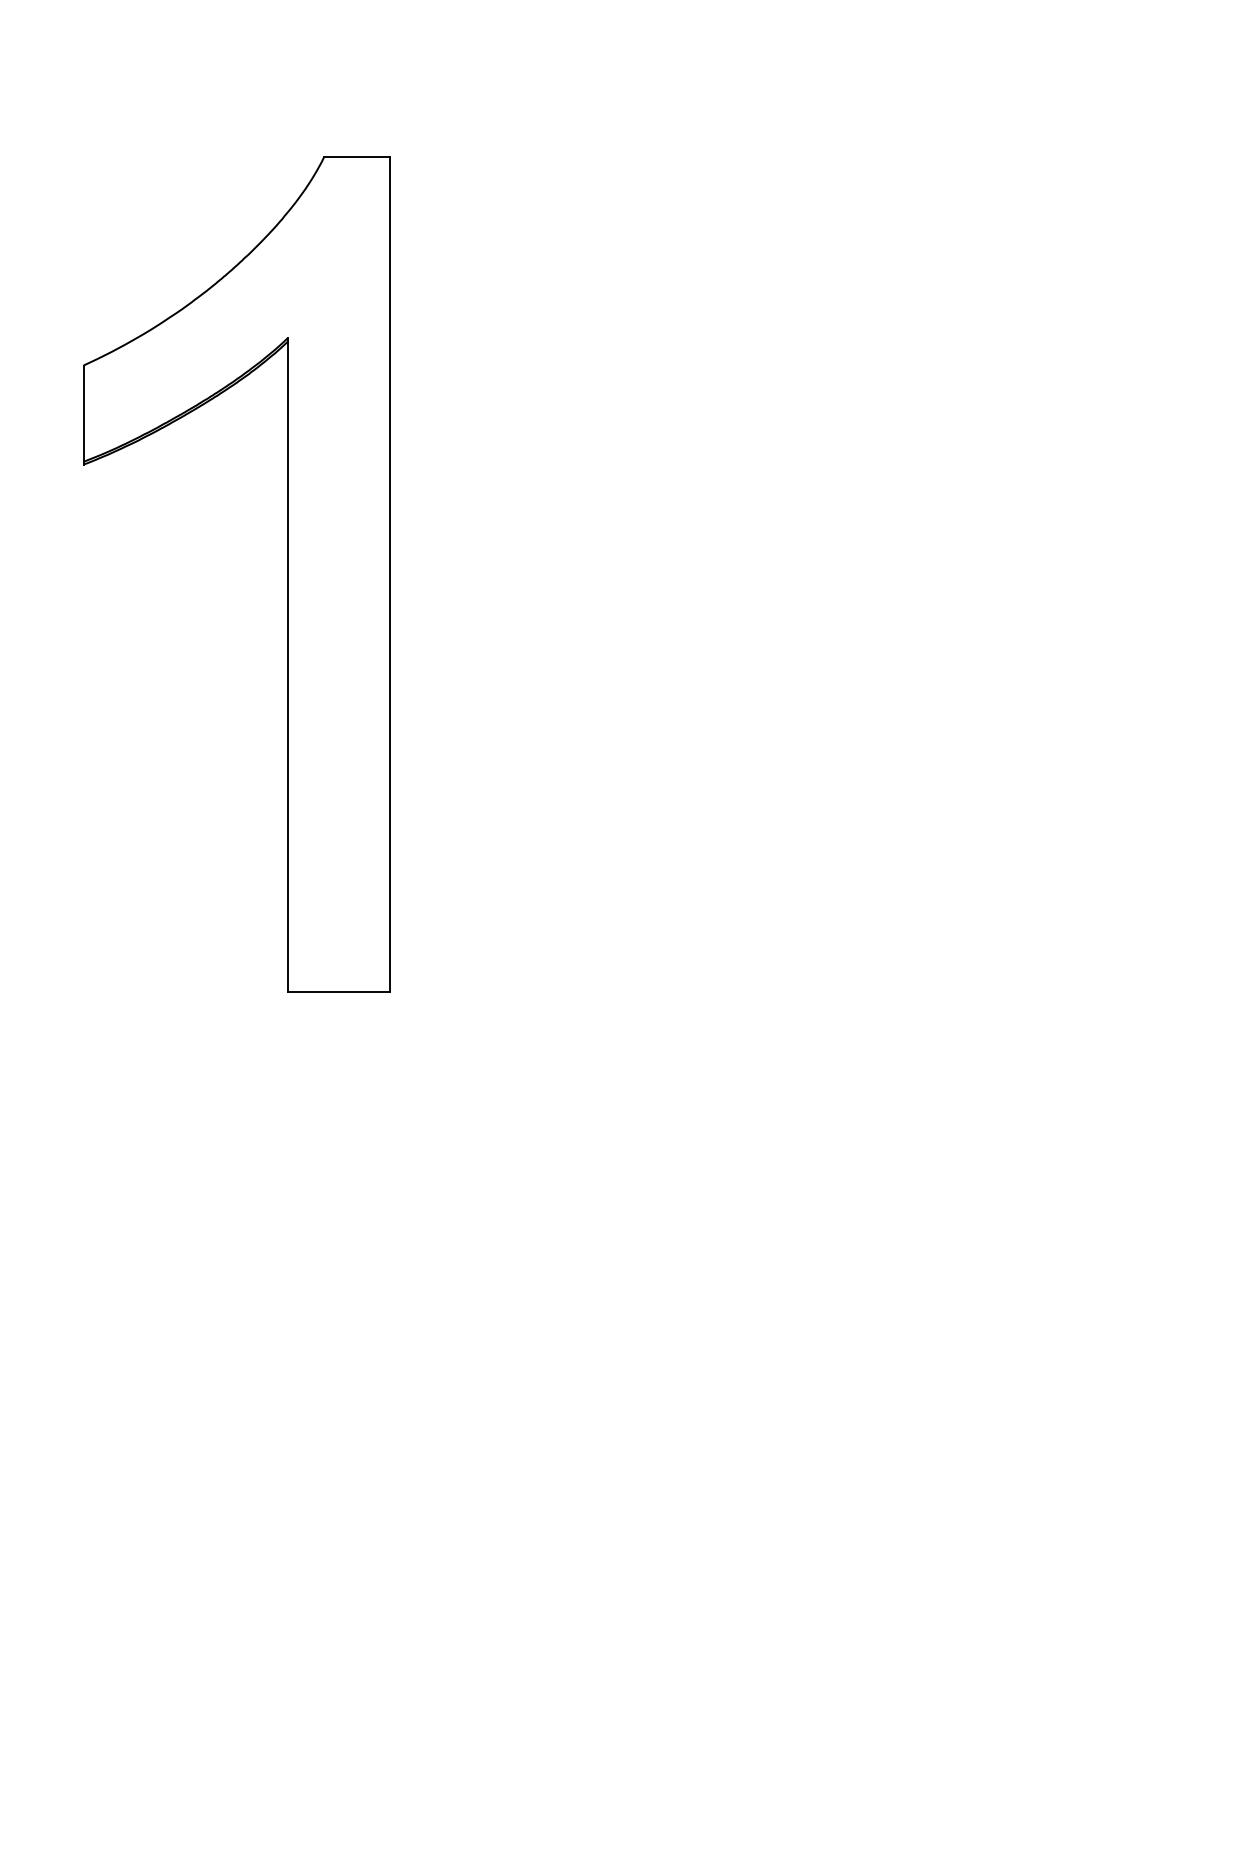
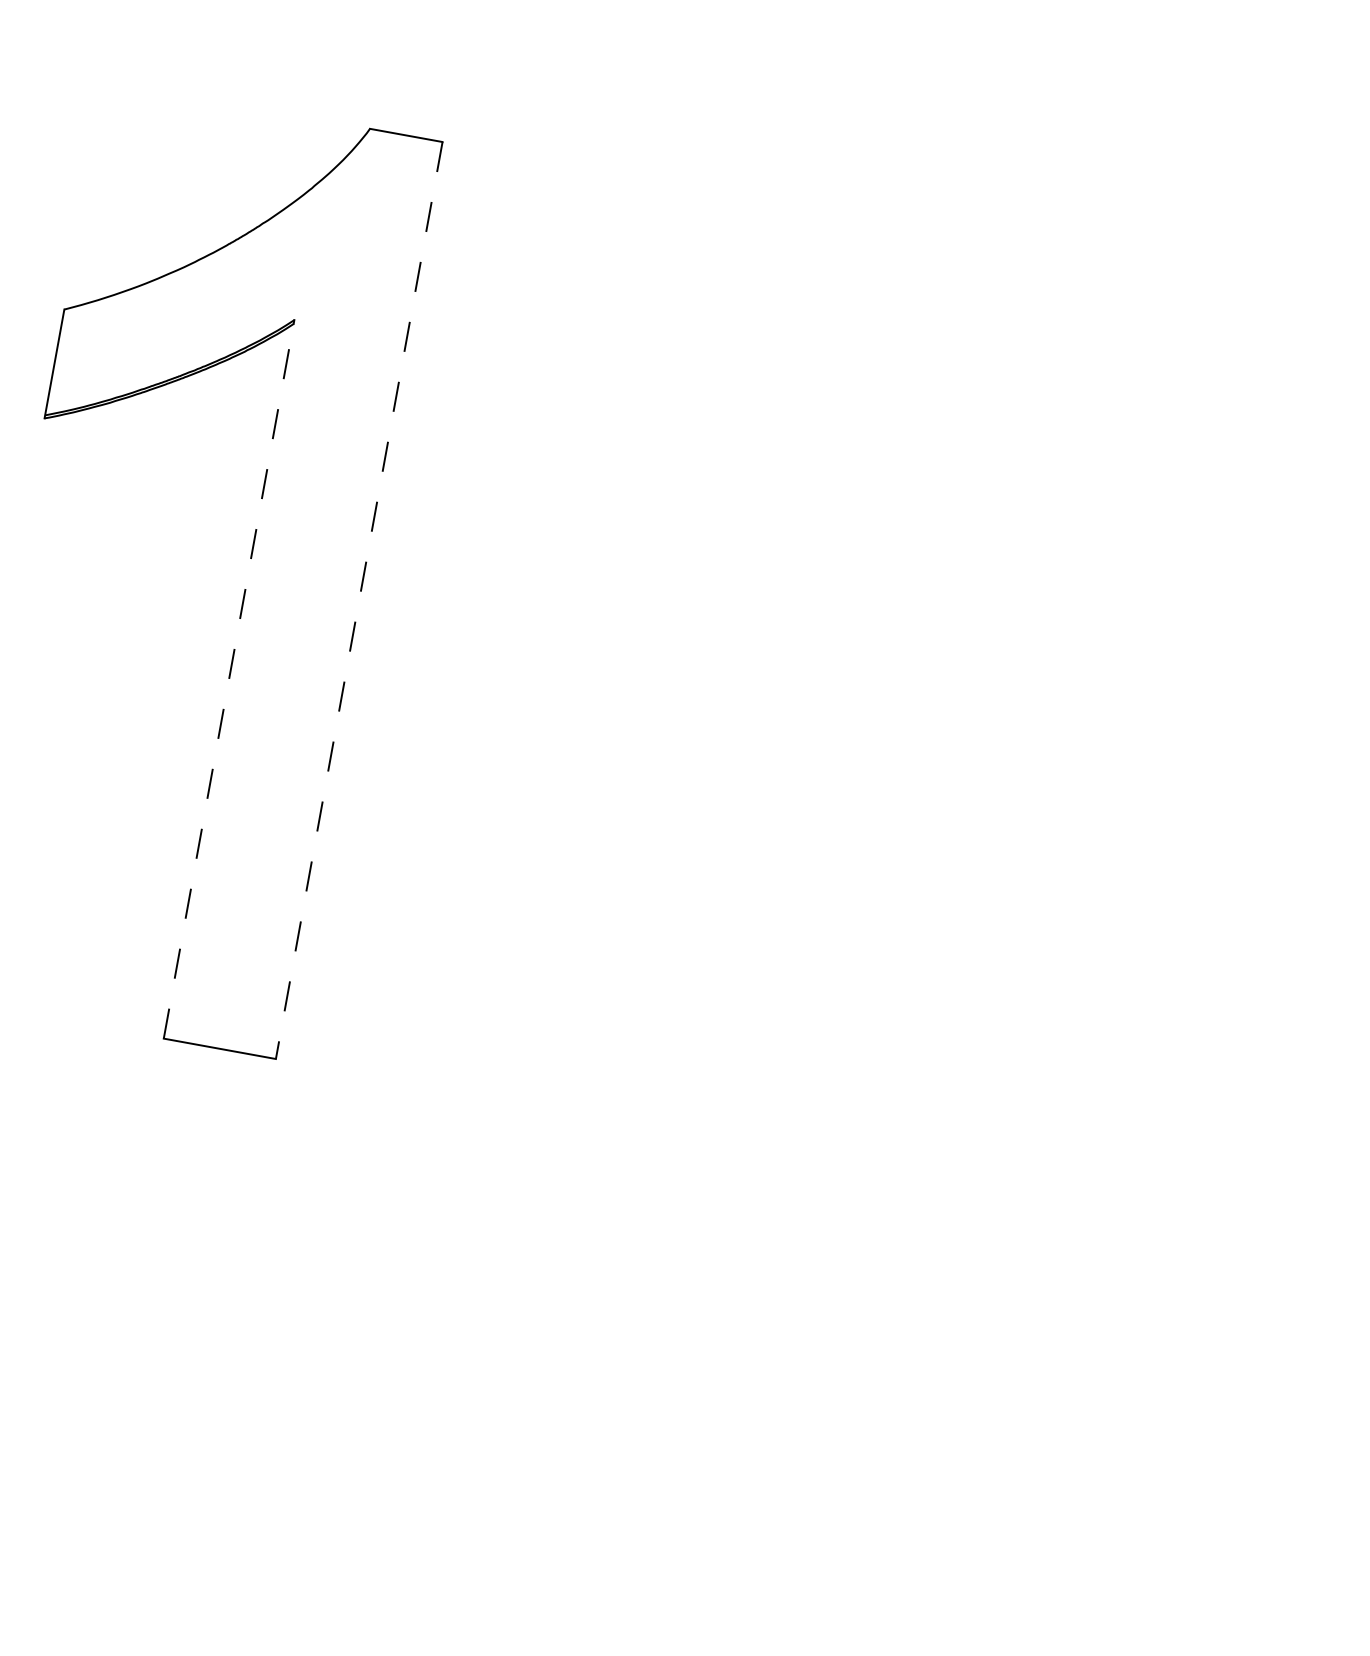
line: (390, 575) -> (359, 601), solid -> dashed
line: (288, 666) -> (229, 681), solid -> dashed

